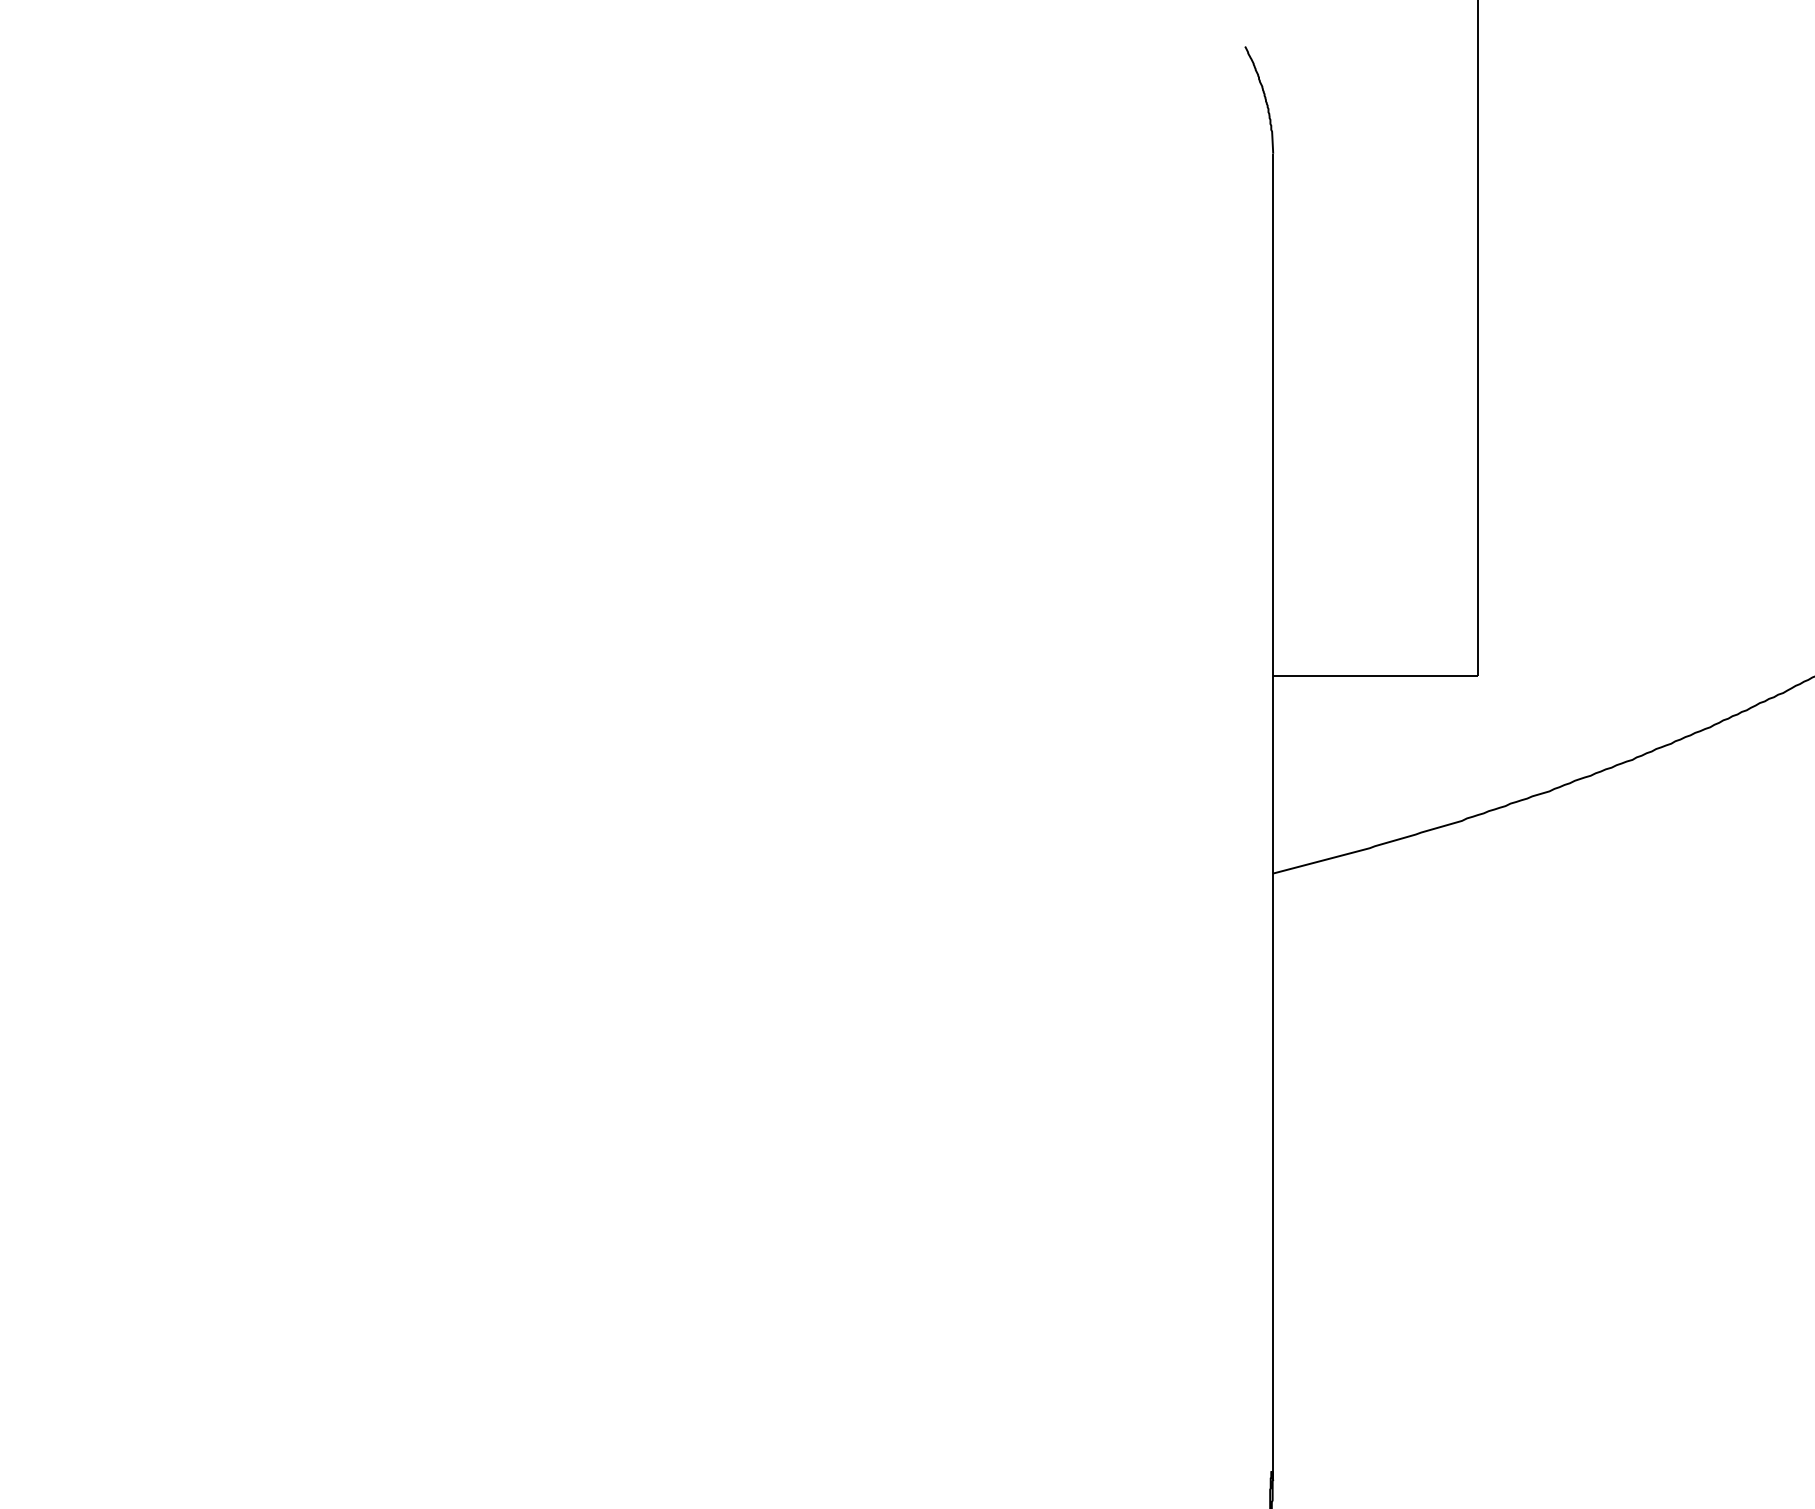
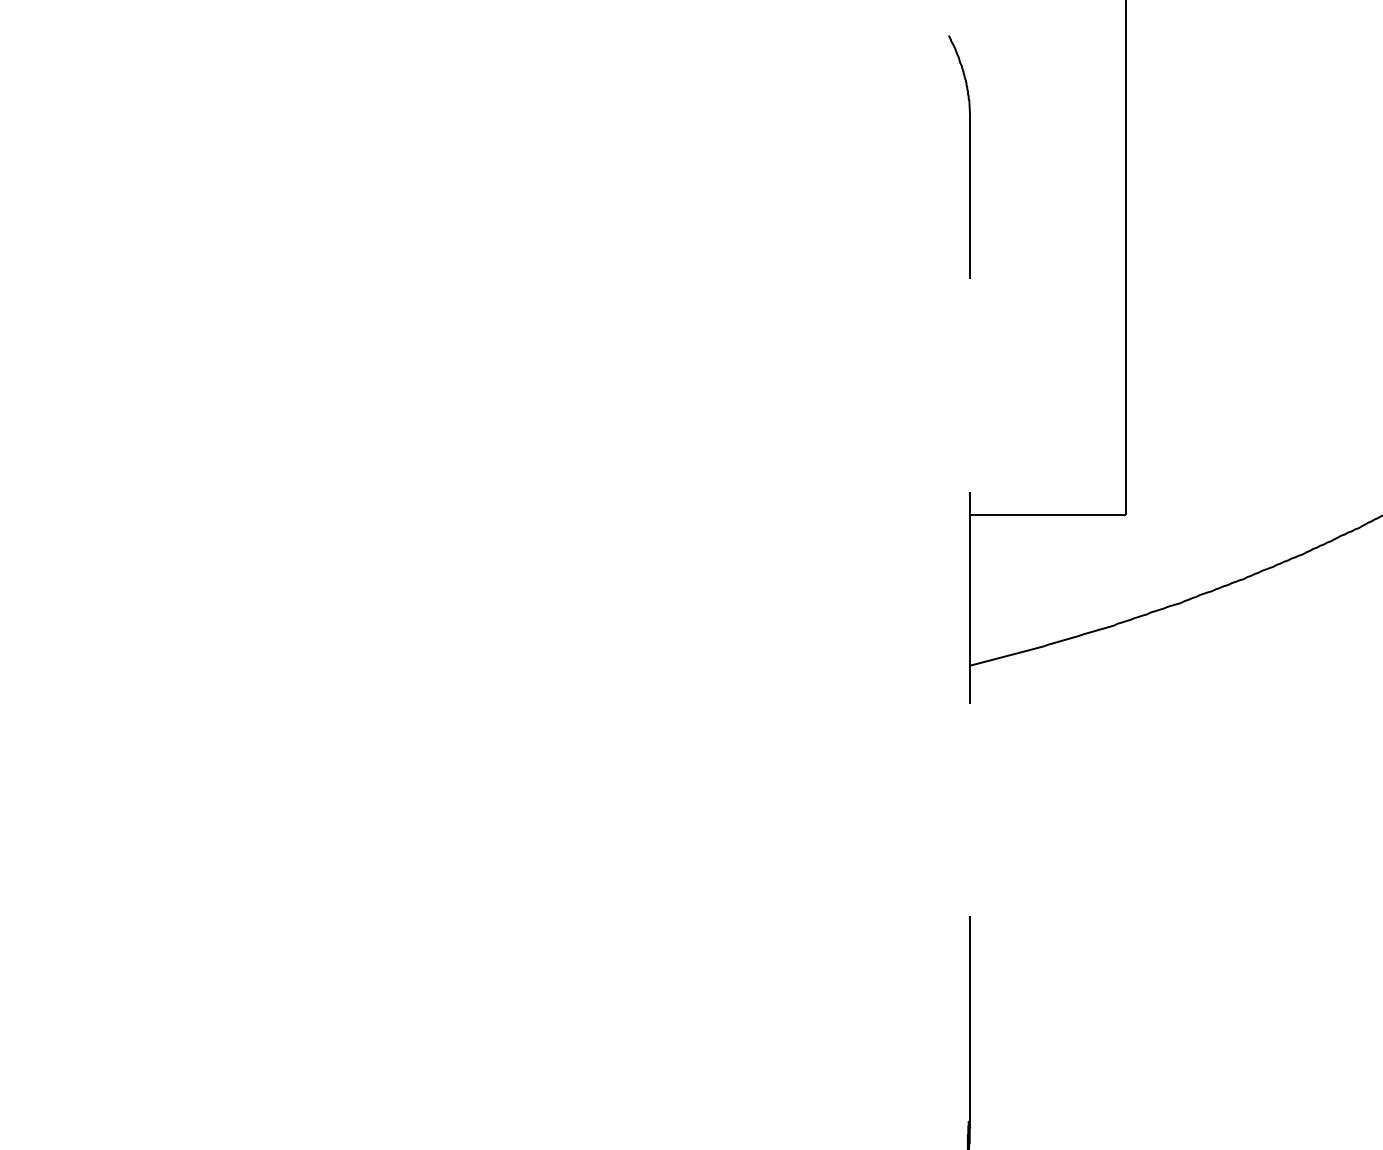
line: (1273, 816) -> (970, 622), solid -> dashed

